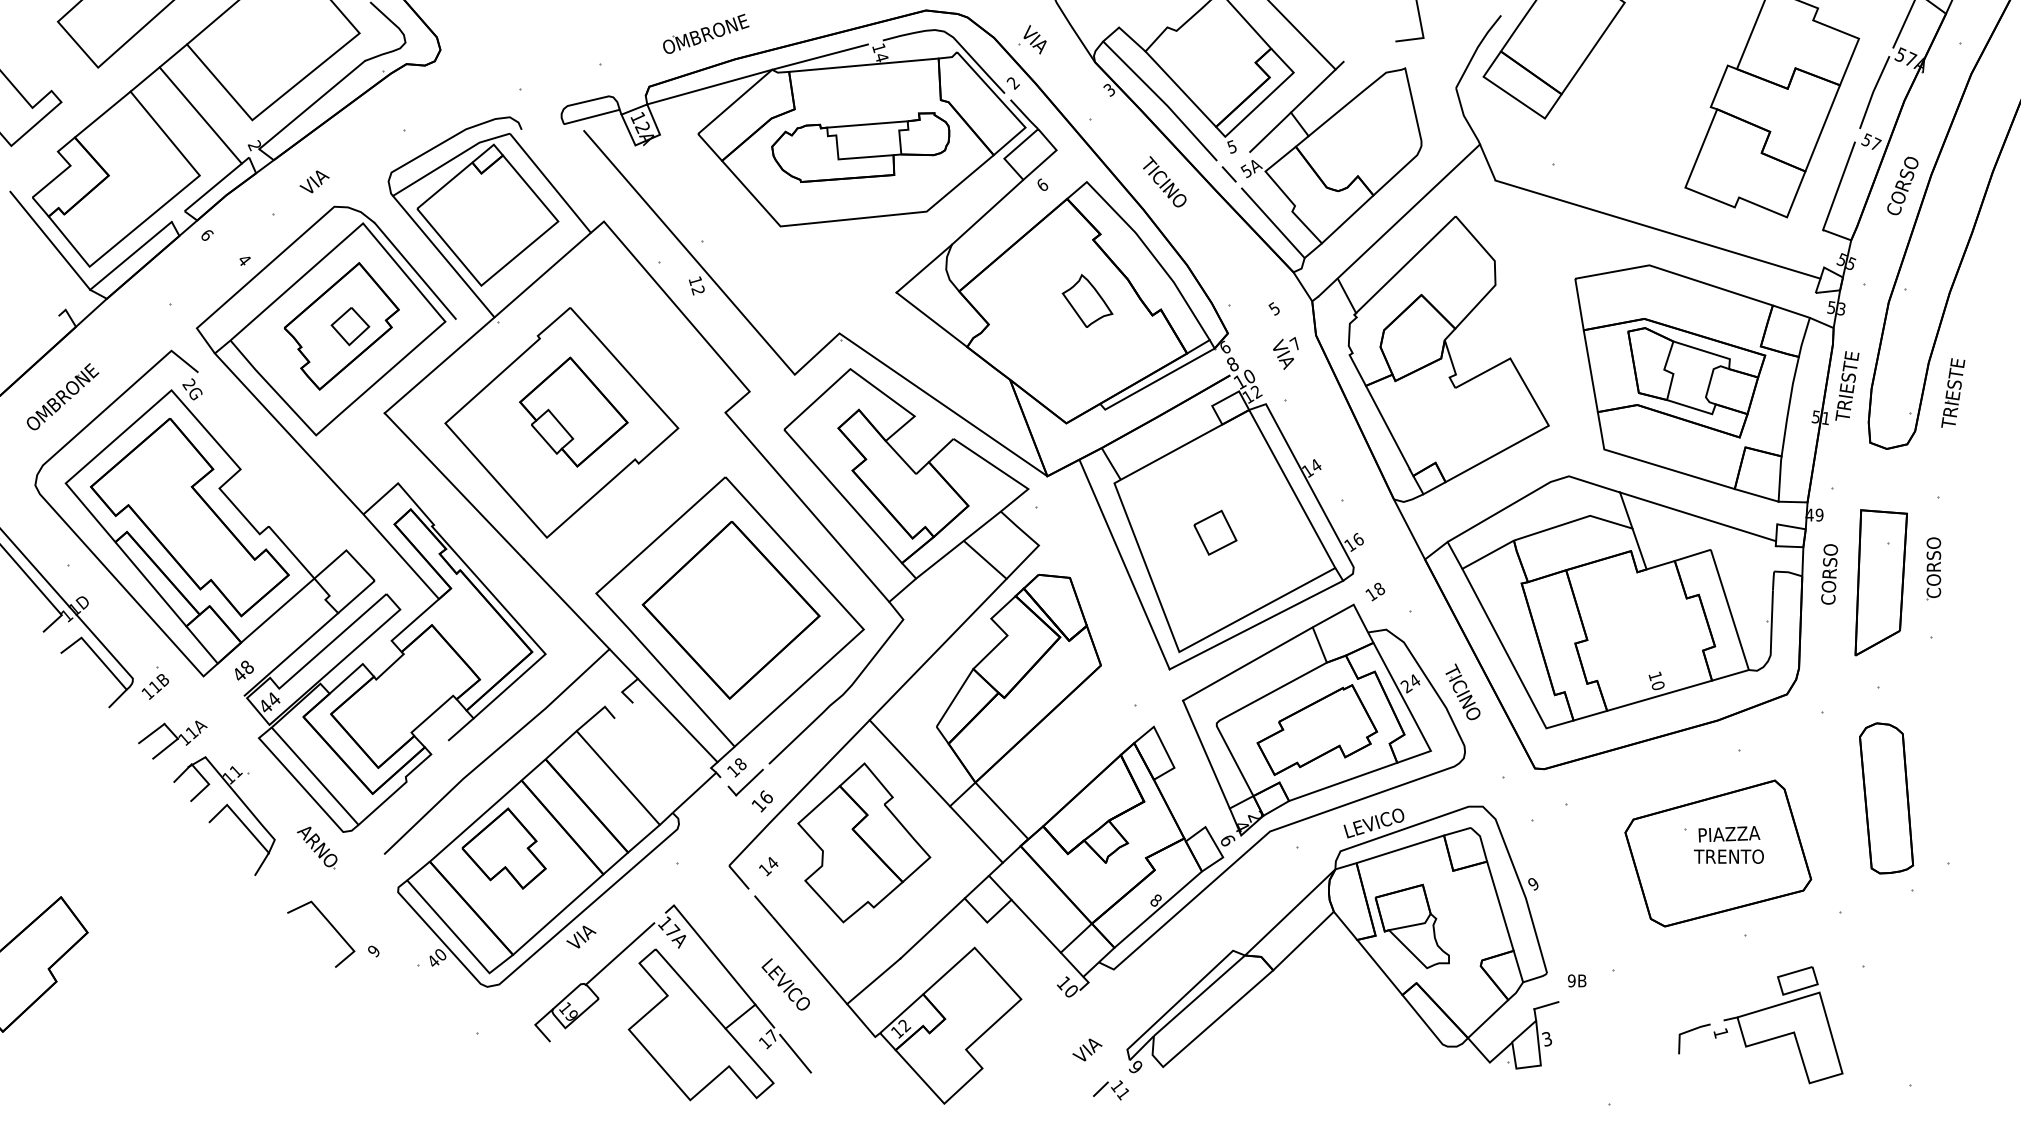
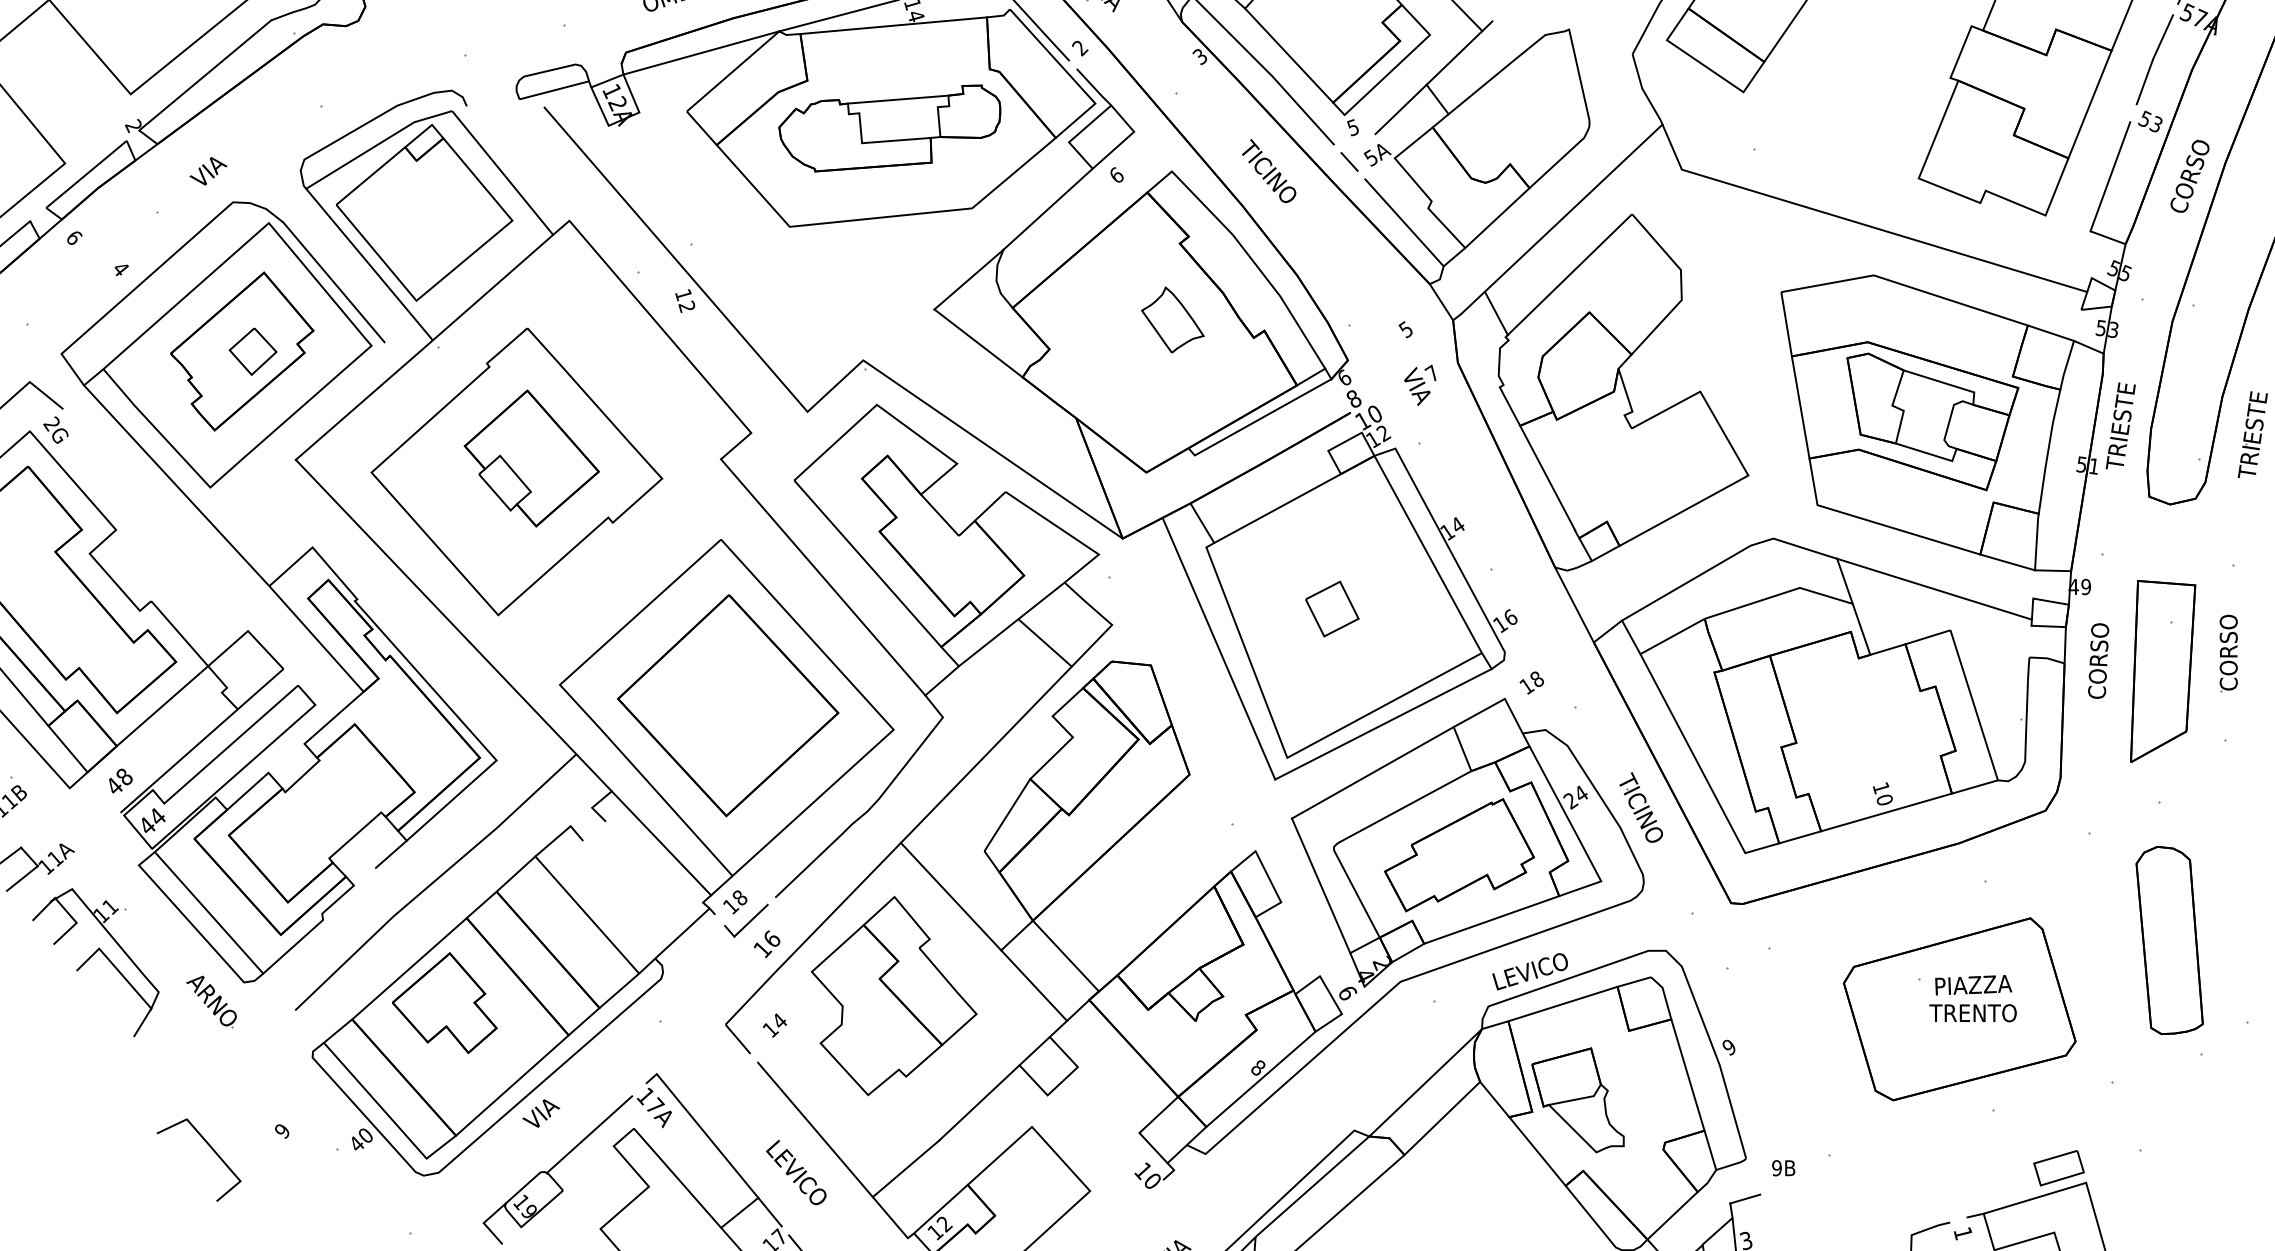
line: (200, 115) -> (66, 88), removed
text: (1875, 143) -> (2155, 123), 57 -> 53
curve: (329, 924) -> (209, 1147), moved
line: (1035, 925) -> (1107, 1099), removed

